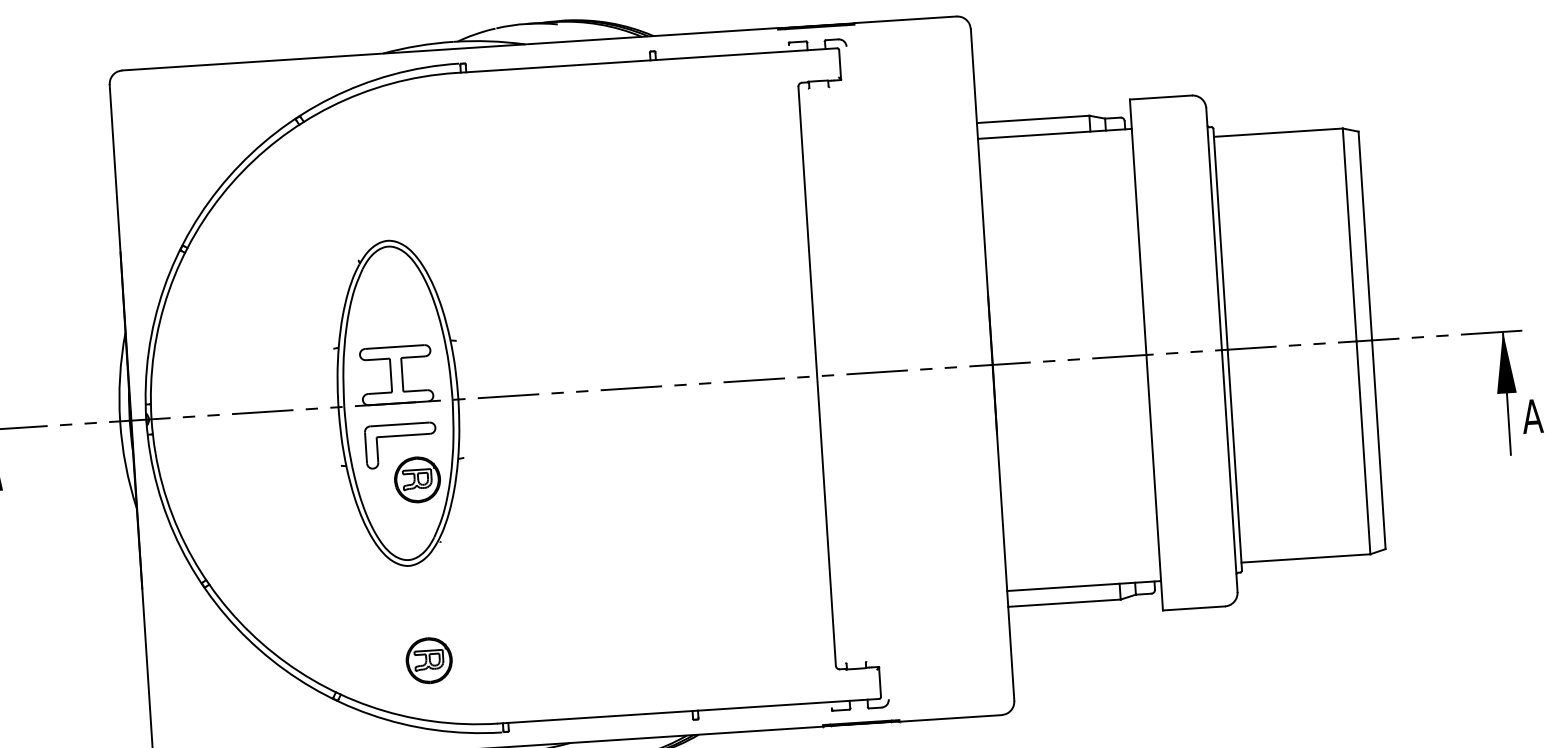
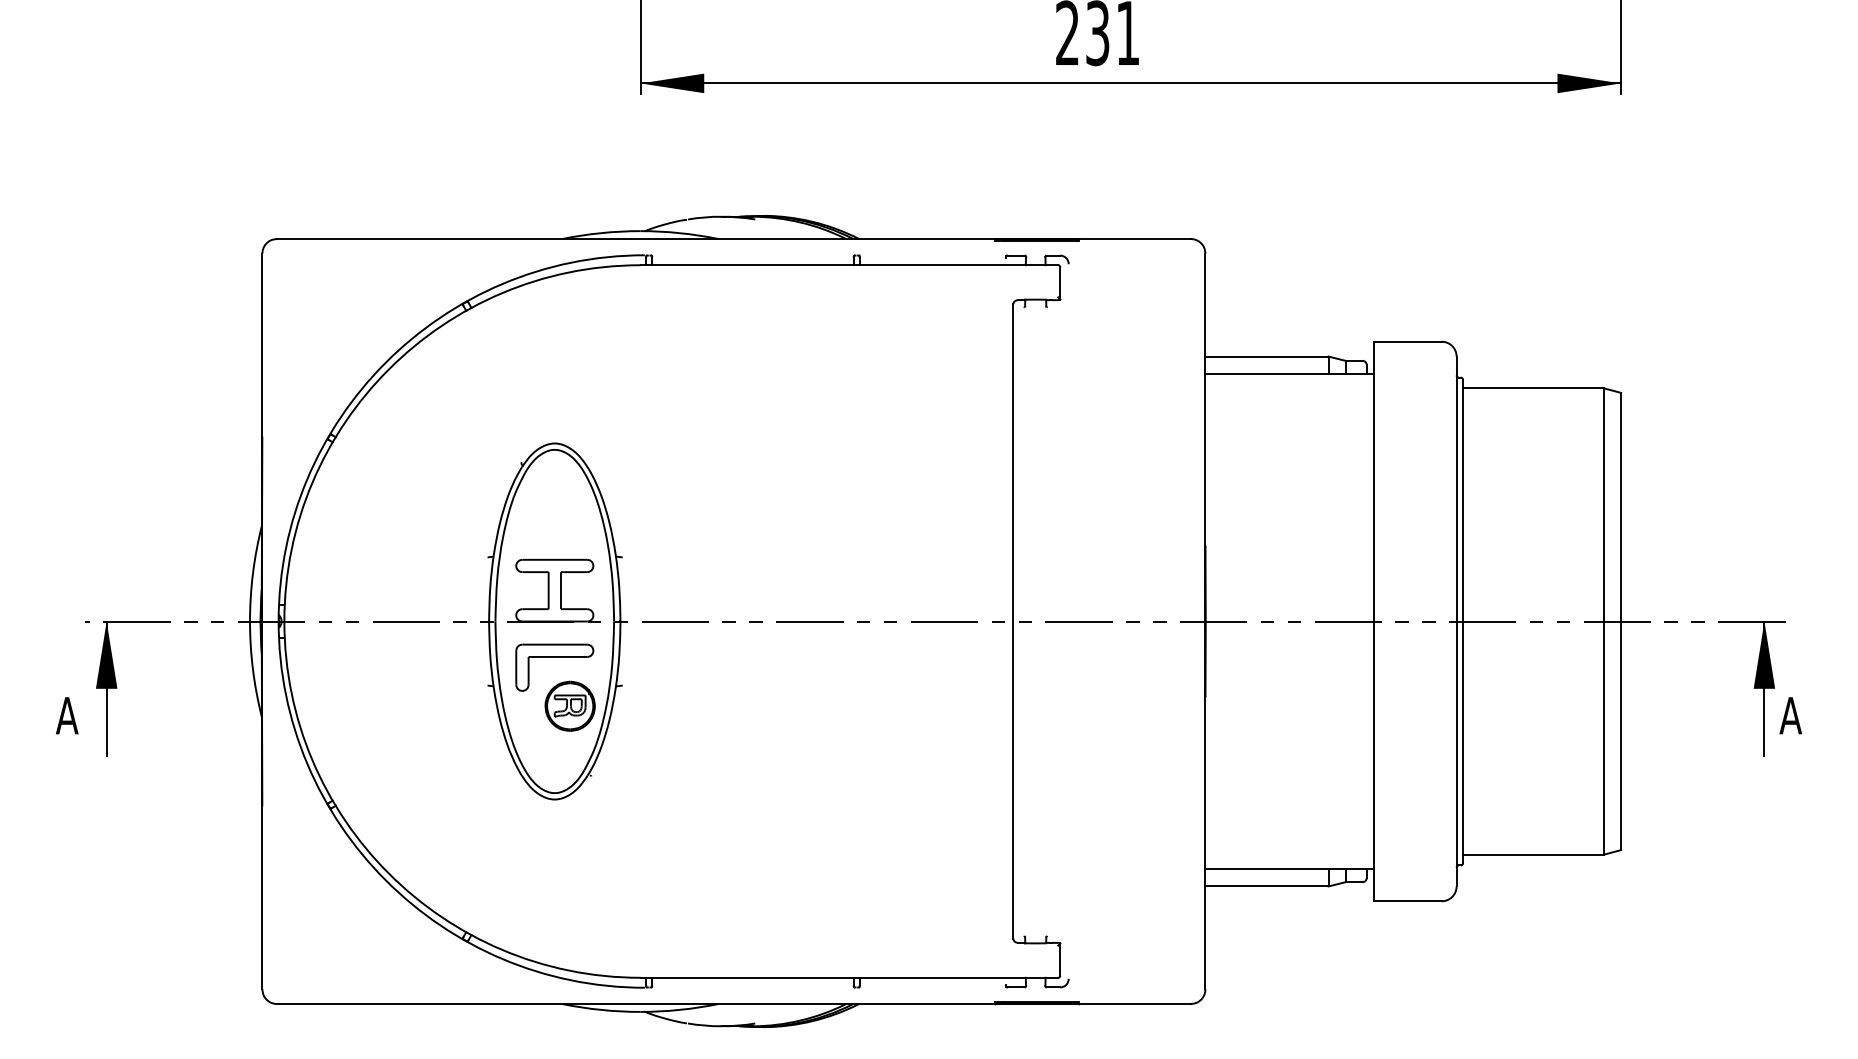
part: (428, 659) -> (569, 903), removed

